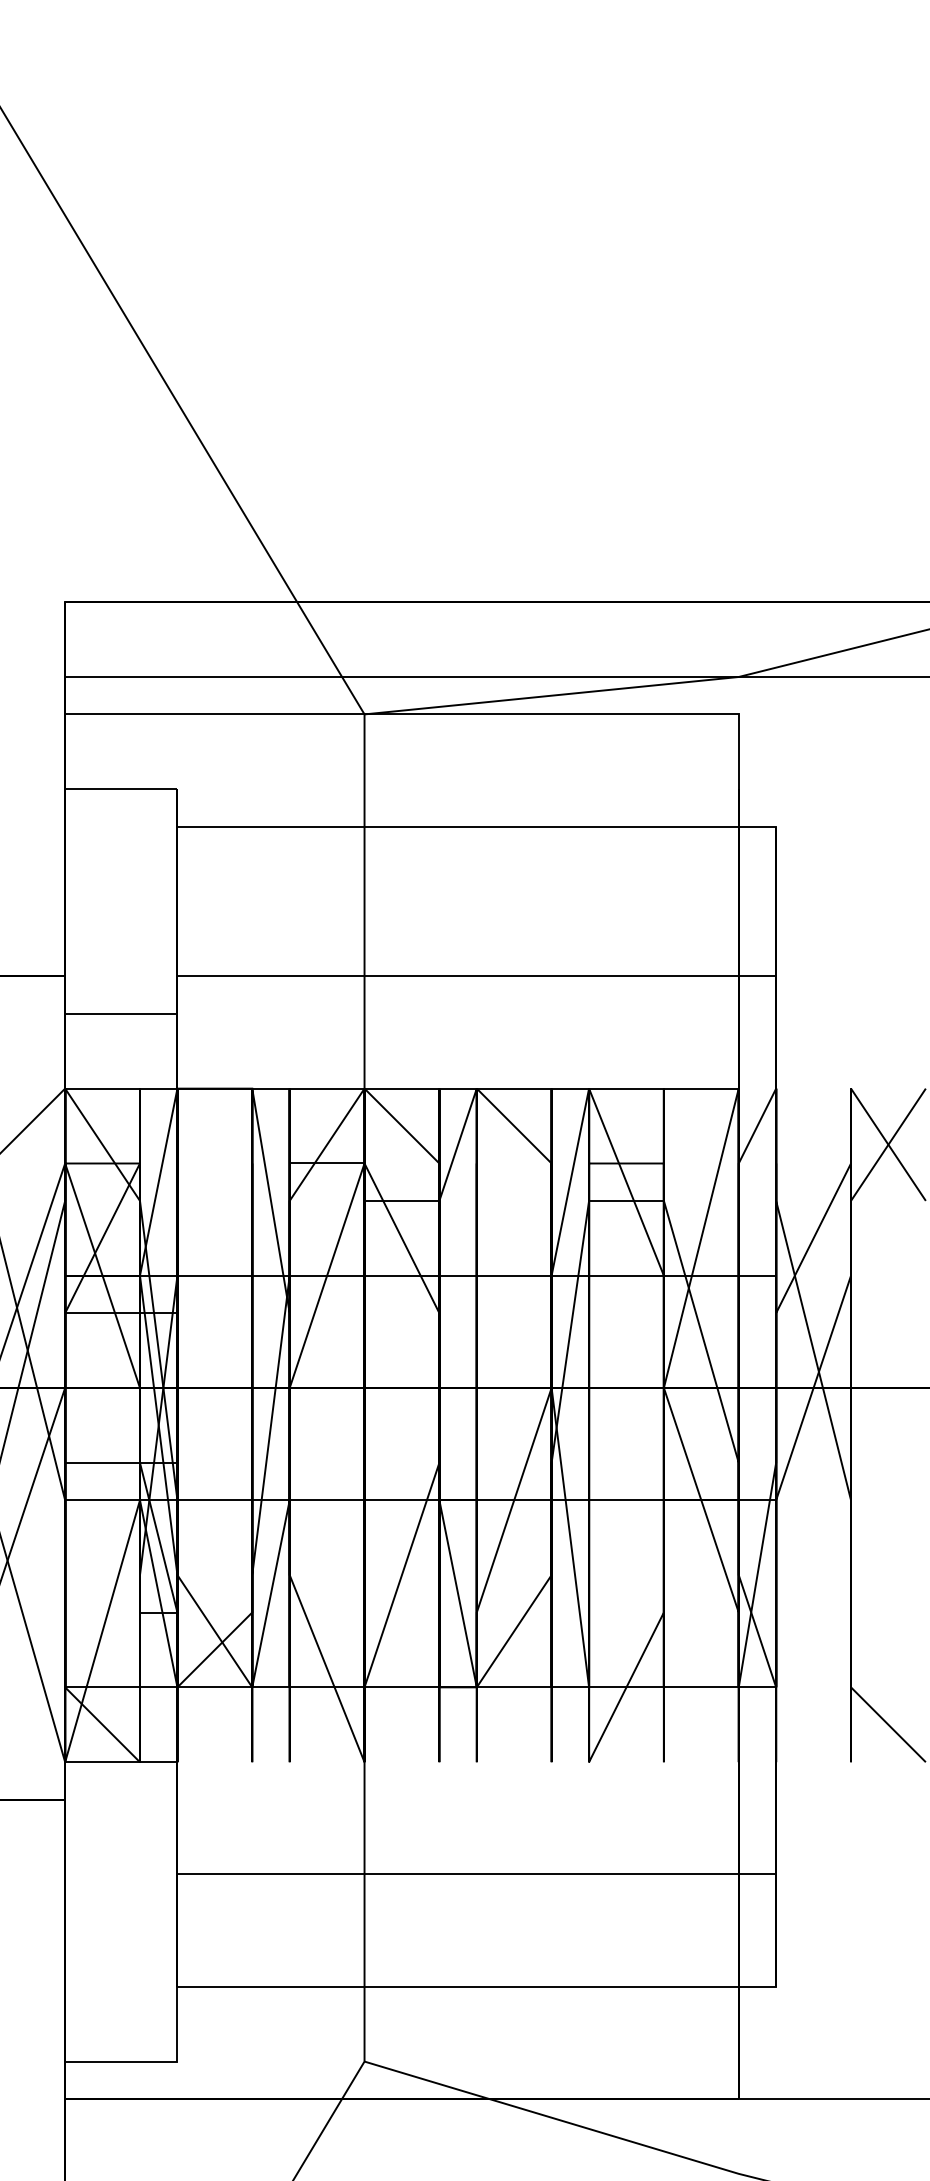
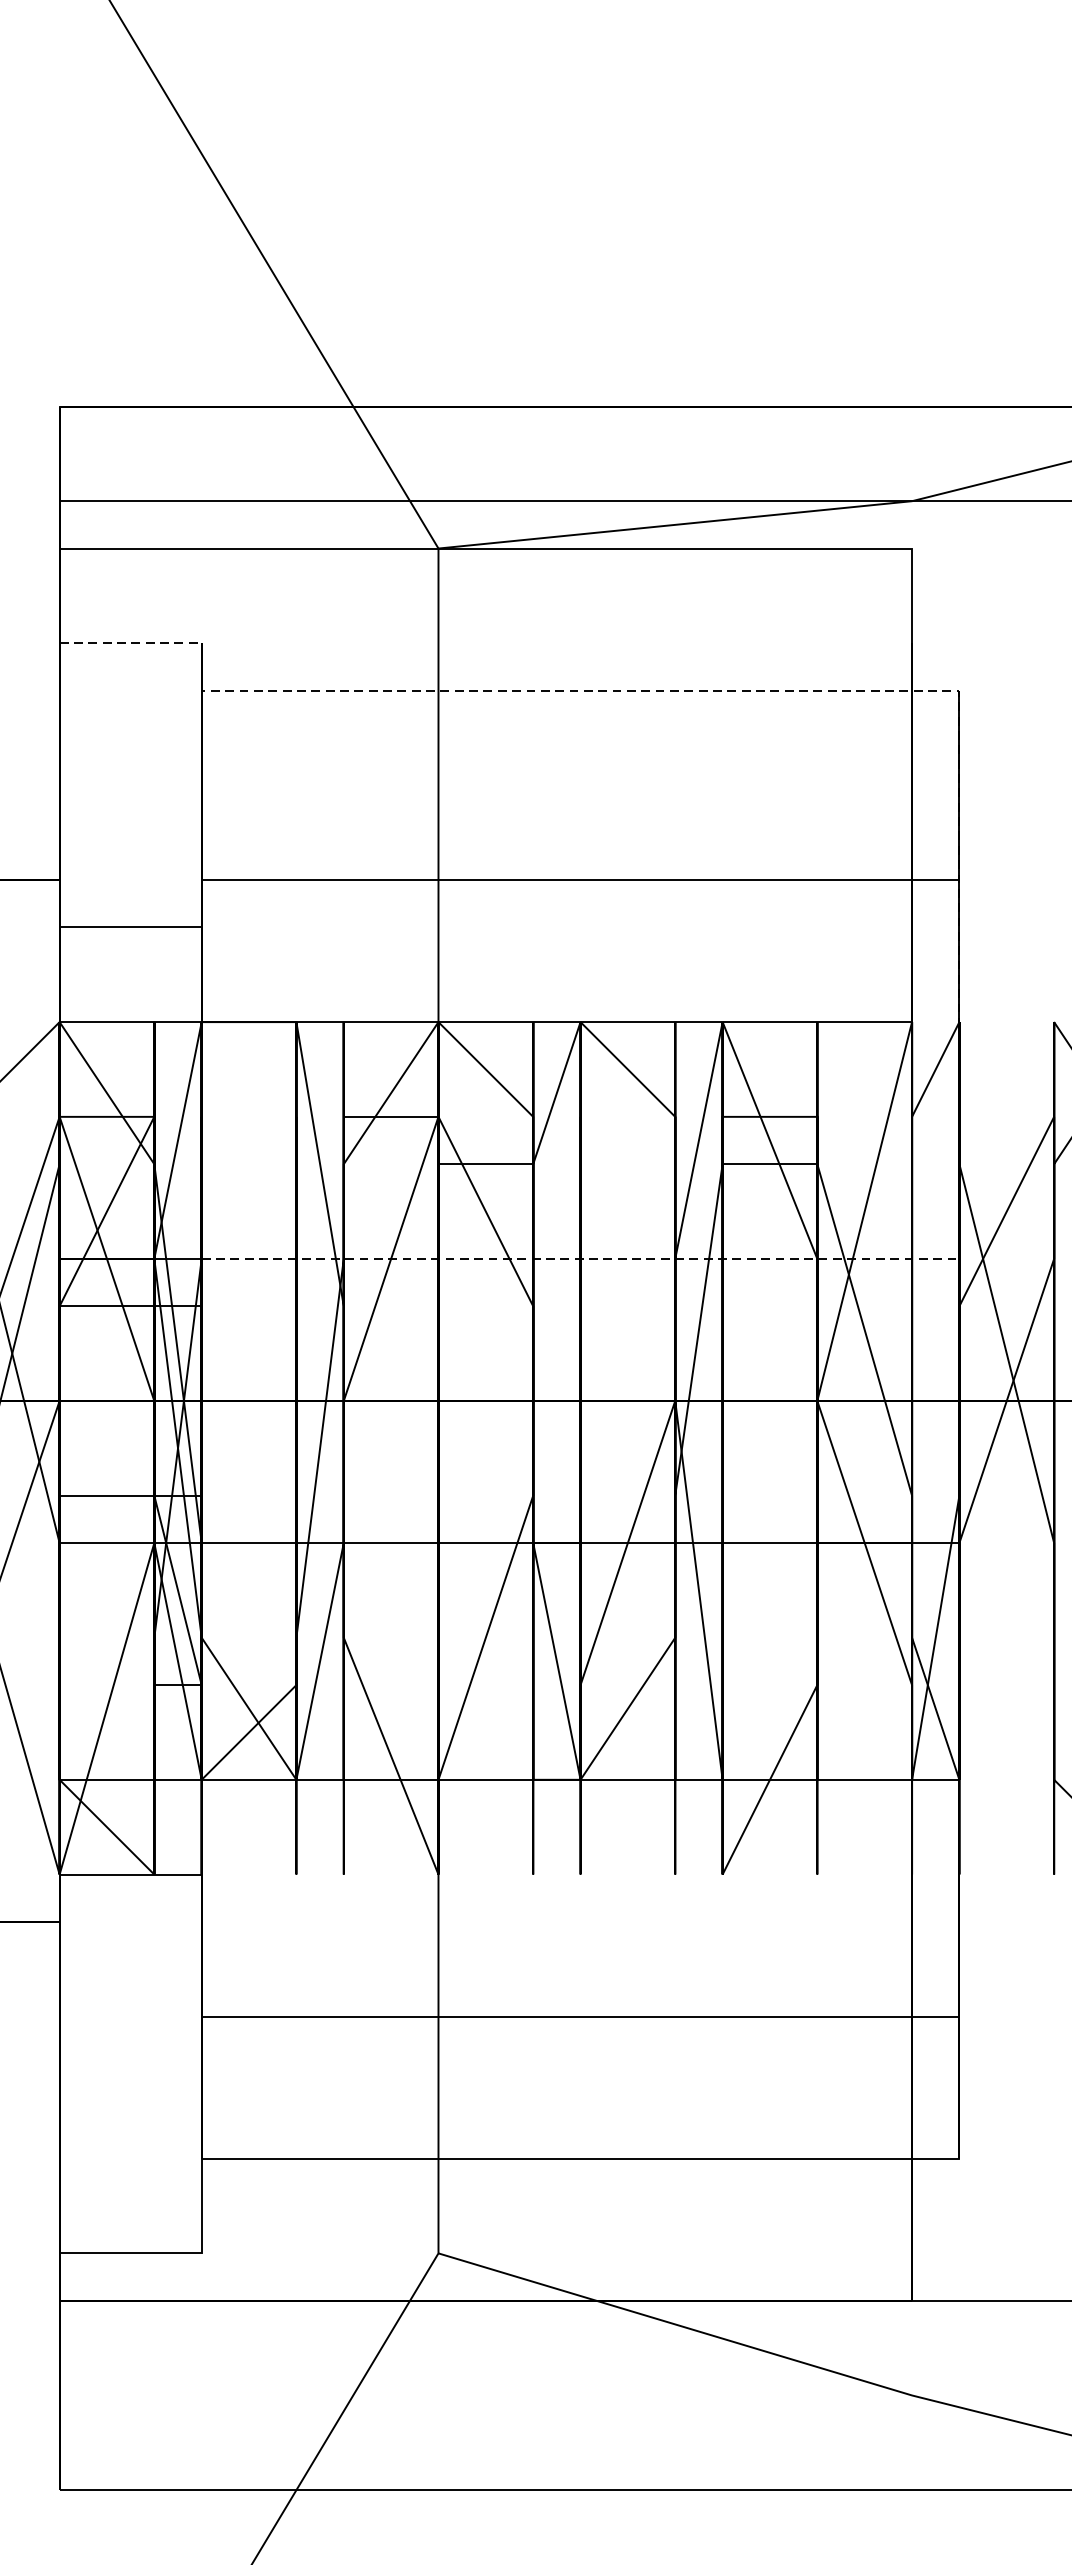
line: (121, 789) -> (130, 643), solid -> dashed
line: (776, 1051) -> (959, 975), solid -> dashed

